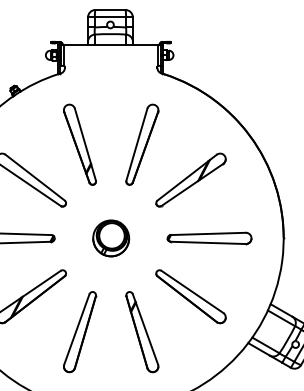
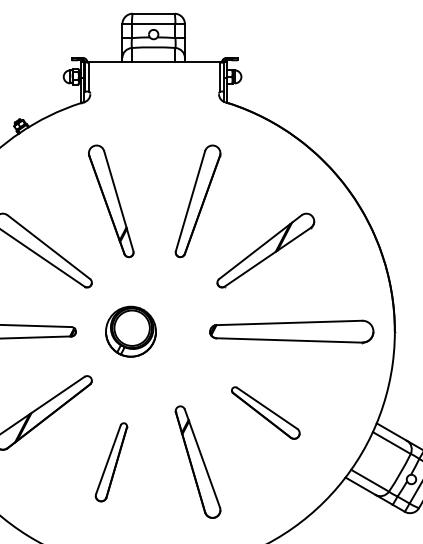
part: (111, 238) -> (131, 331), moved
part: (209, 238) -> (291, 331), size x1.4
part: (190, 296) -> (265, 412), size x0.7
part: (80, 332) -> (111, 462), size x0.7

